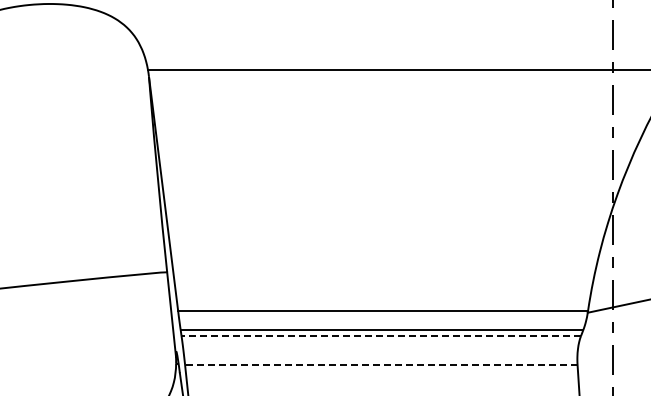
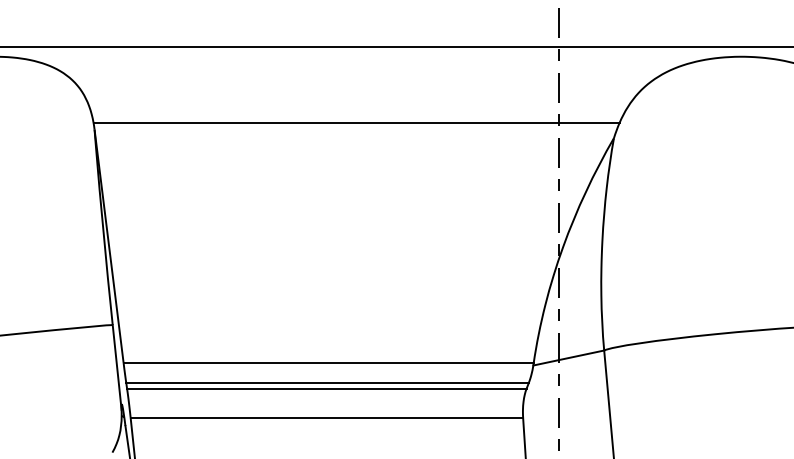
line: (380, 335) -> (326, 388), dashed -> solid
line: (380, 364) -> (326, 417), dashed -> solid

